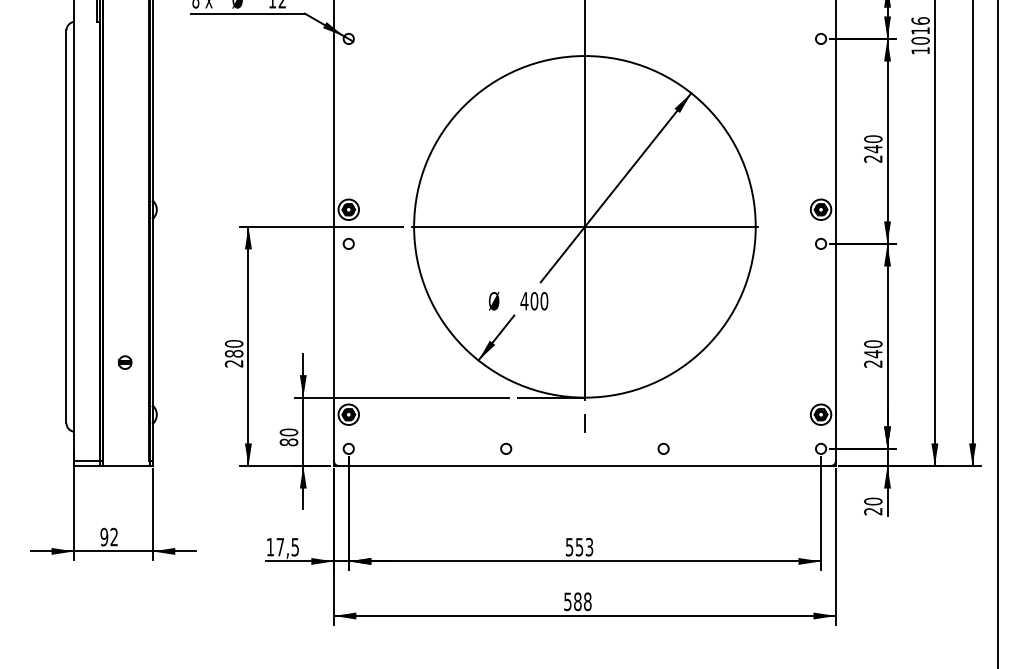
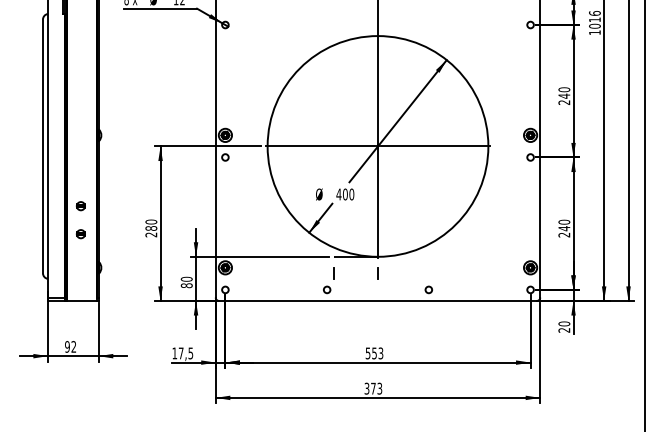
part: (124, 319) -> (80, 206), added
line: (516, 423) -> (333, 273), added
text: (577, 601) -> (373, 388), 588 -> 373

